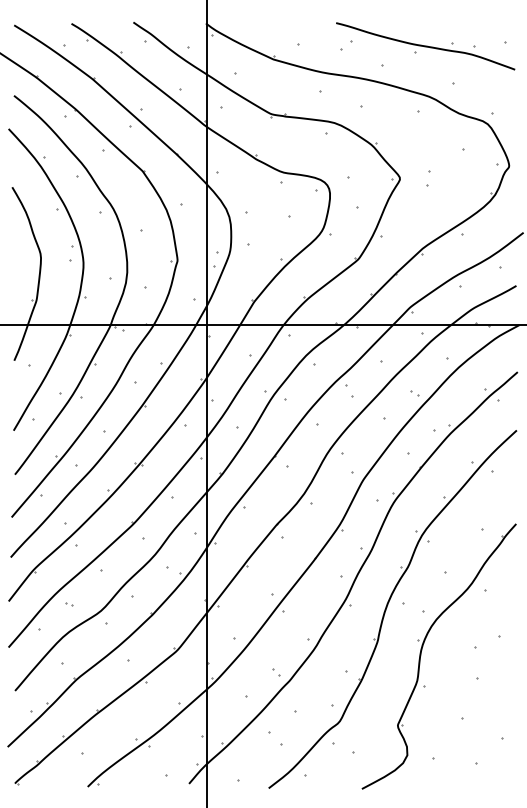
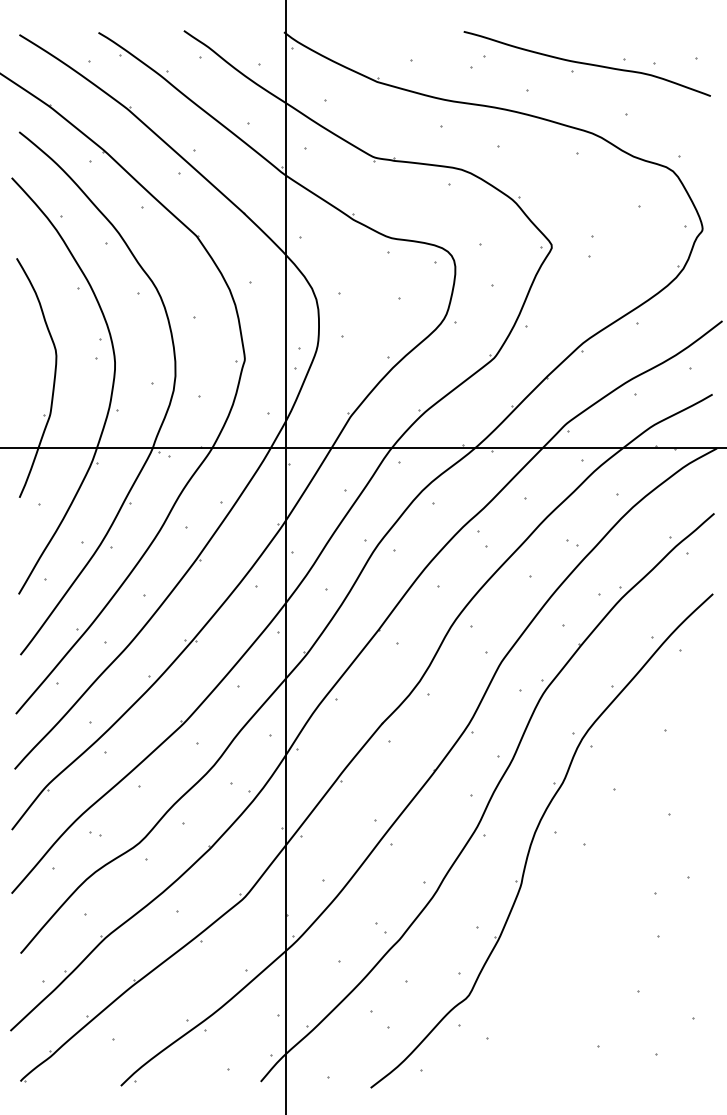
part: (421, 655) -> (581, 904), removed

